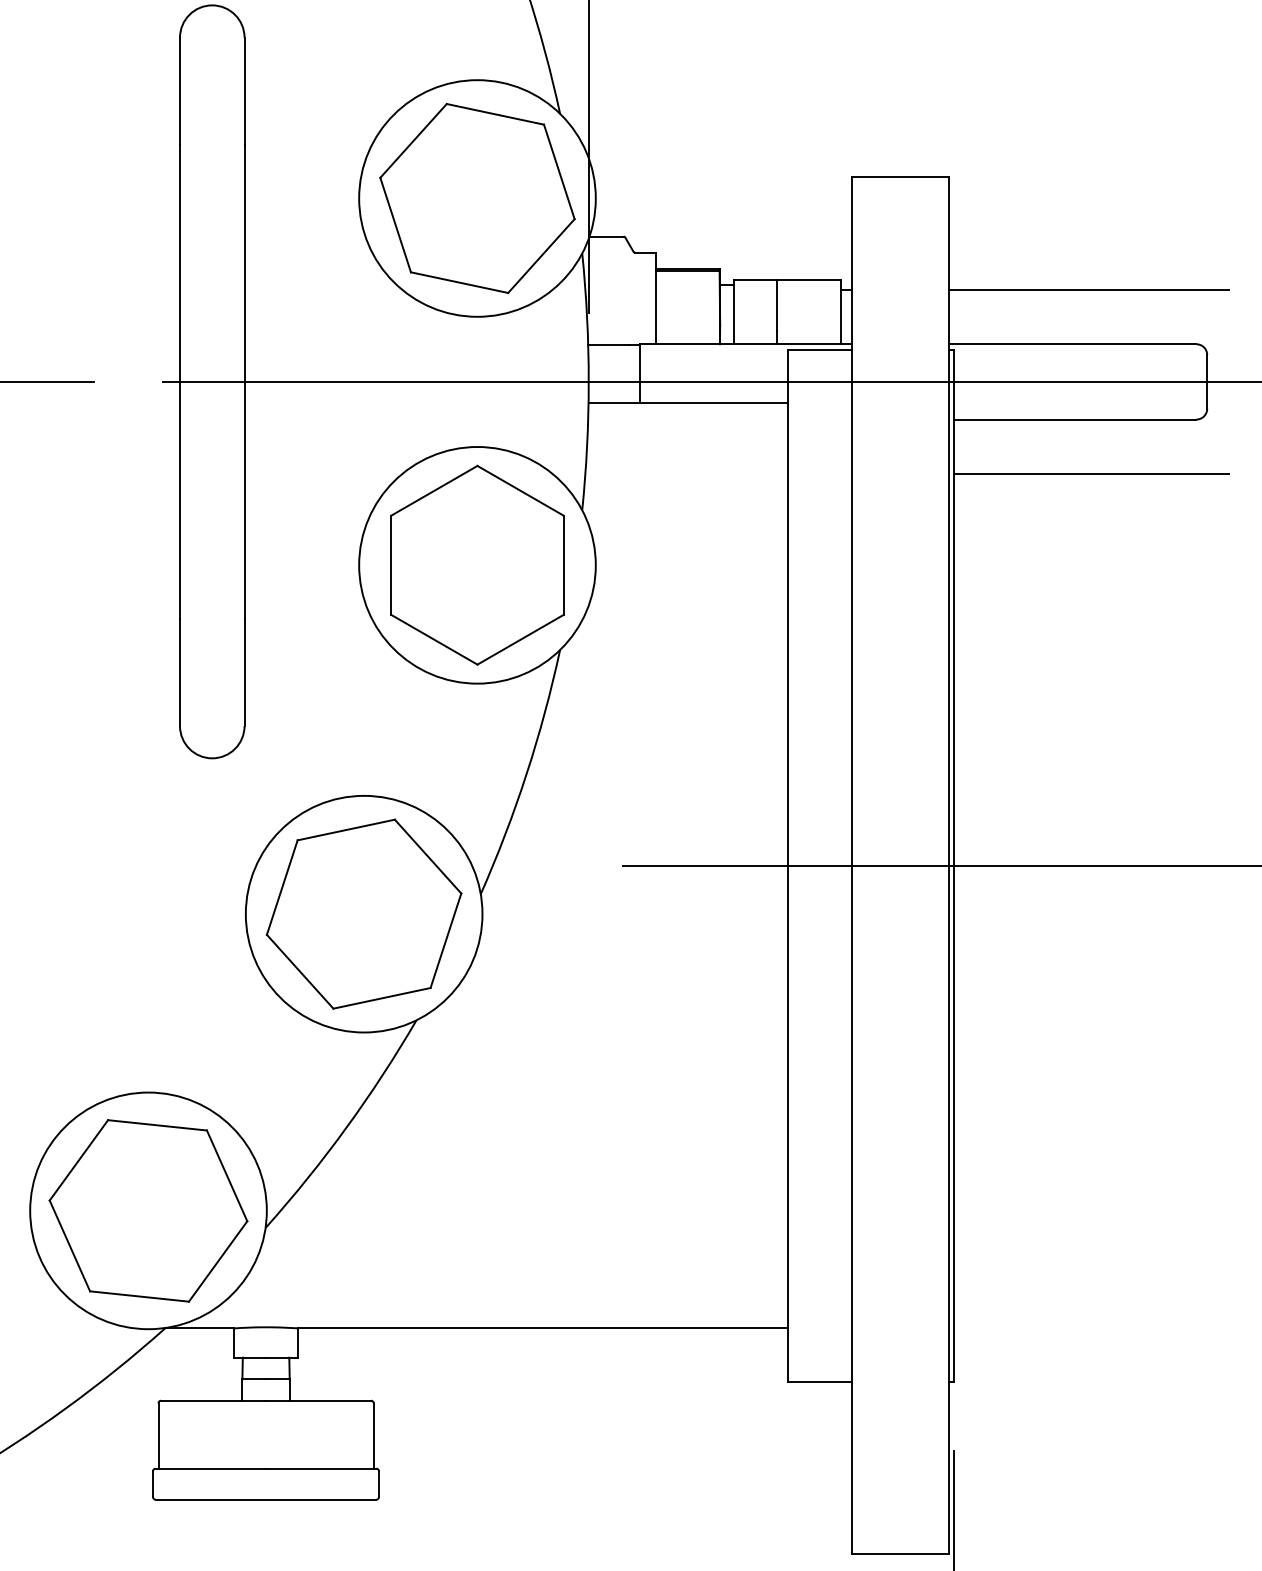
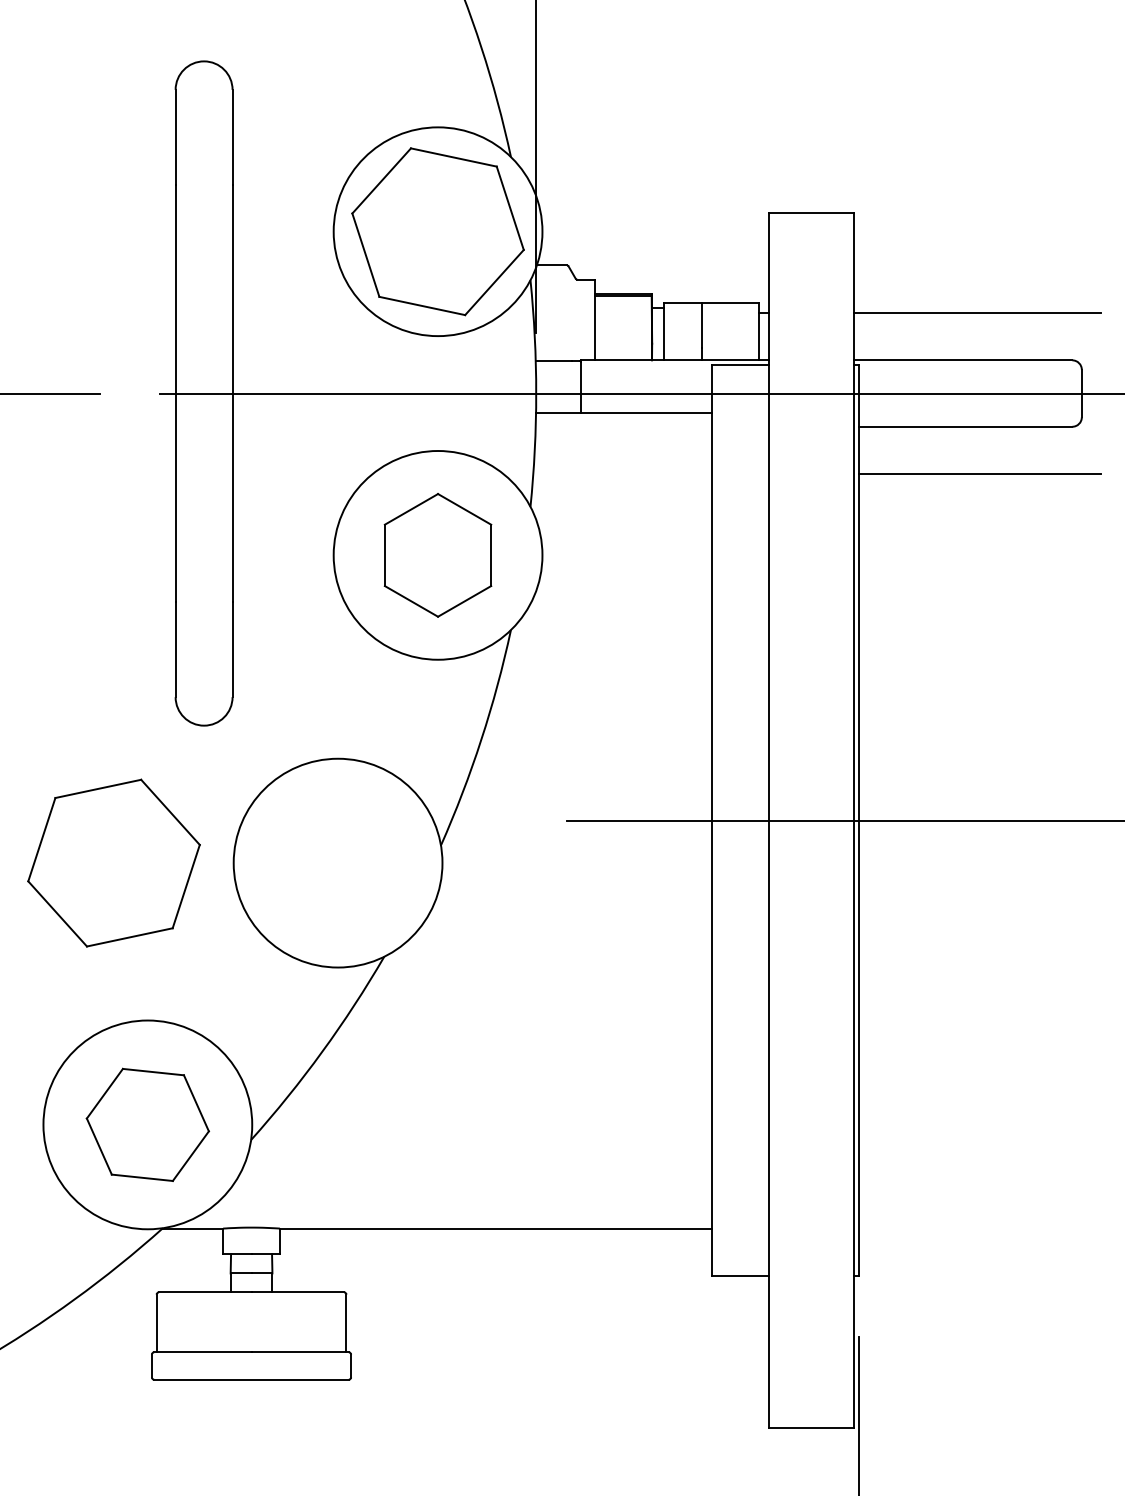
part: (476, 565) -> (437, 555), size x0.7
part: (363, 913) -> (113, 862), moved
part: (148, 1210) -> (147, 1124), size x0.7

